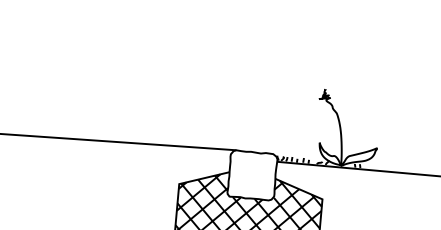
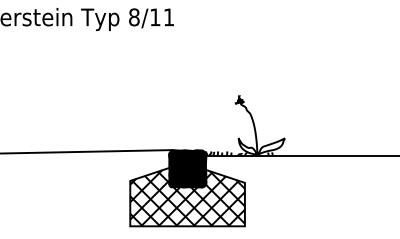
fill: (252, 174) -> (187, 168), added

